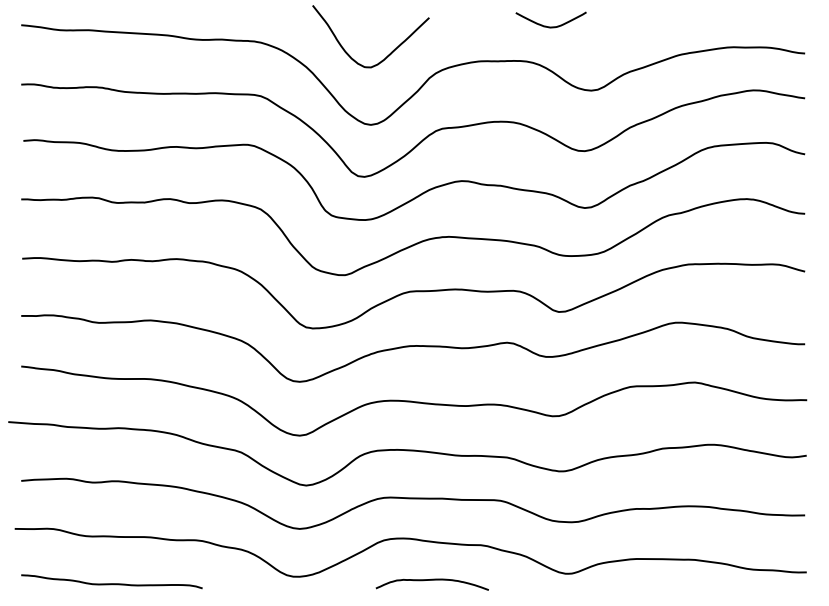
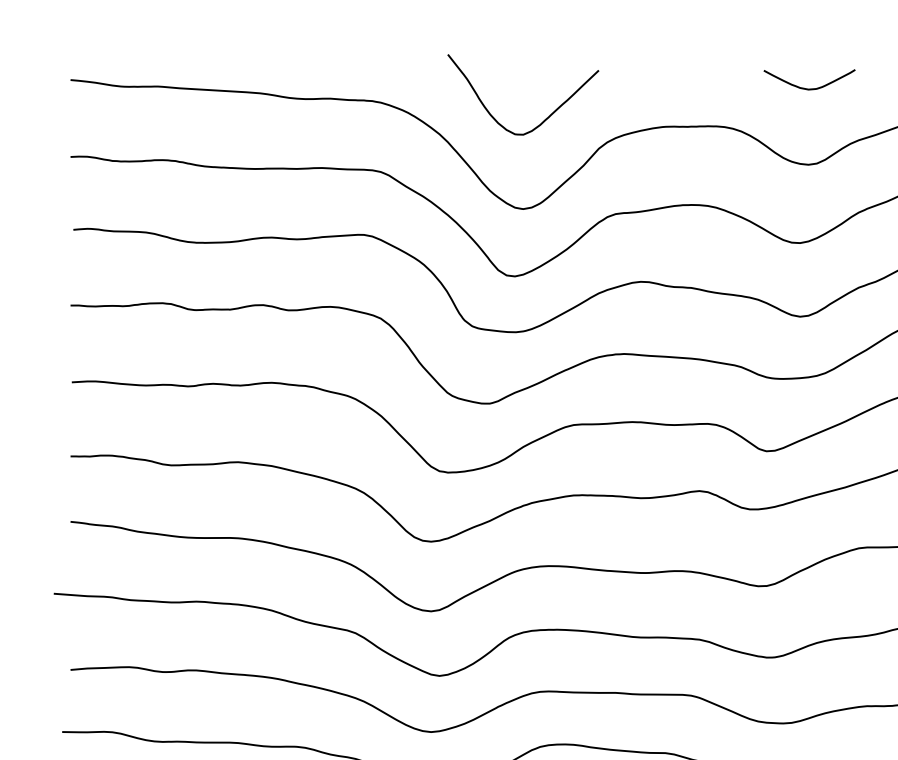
curve: (550, 26) -> (808, 88), moved

